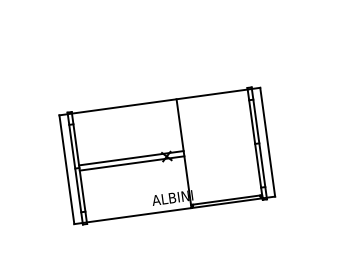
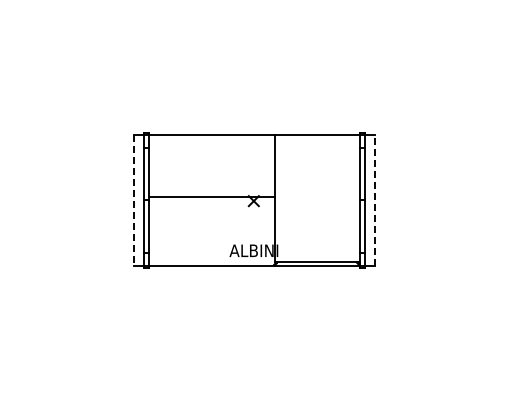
line: (267, 142) -> (374, 200), solid -> dashed
line: (131, 163) -> (211, 203), removed
line: (67, 169) -> (134, 200), solid -> dashed

